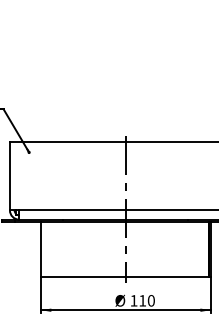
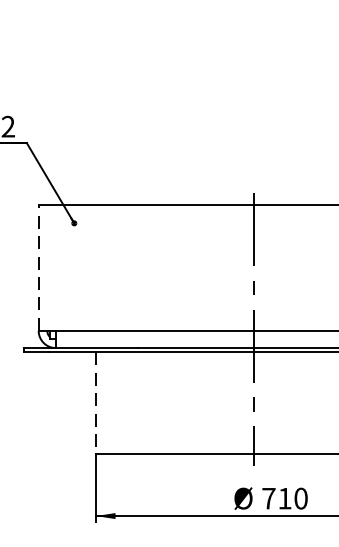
line: (9, 175) -> (37, 266), solid -> dashed
line: (40, 249) -> (95, 403), solid -> dashed
text: (133, 300) -> (267, 498), 110 -> 710

